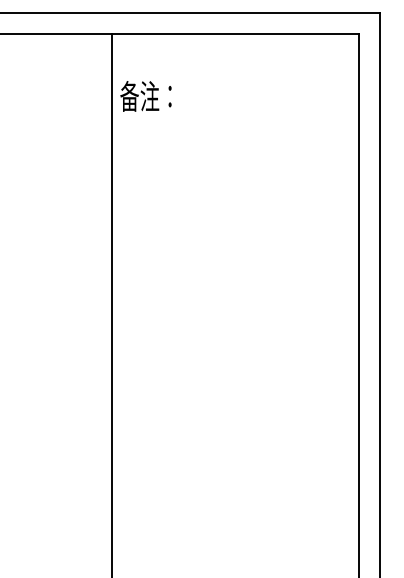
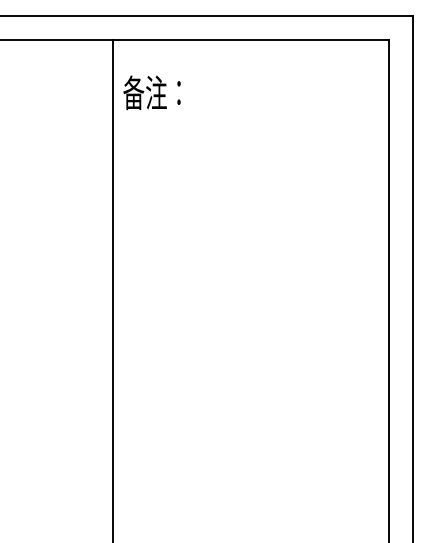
text: (145, 96) -> (151, 92), moved

